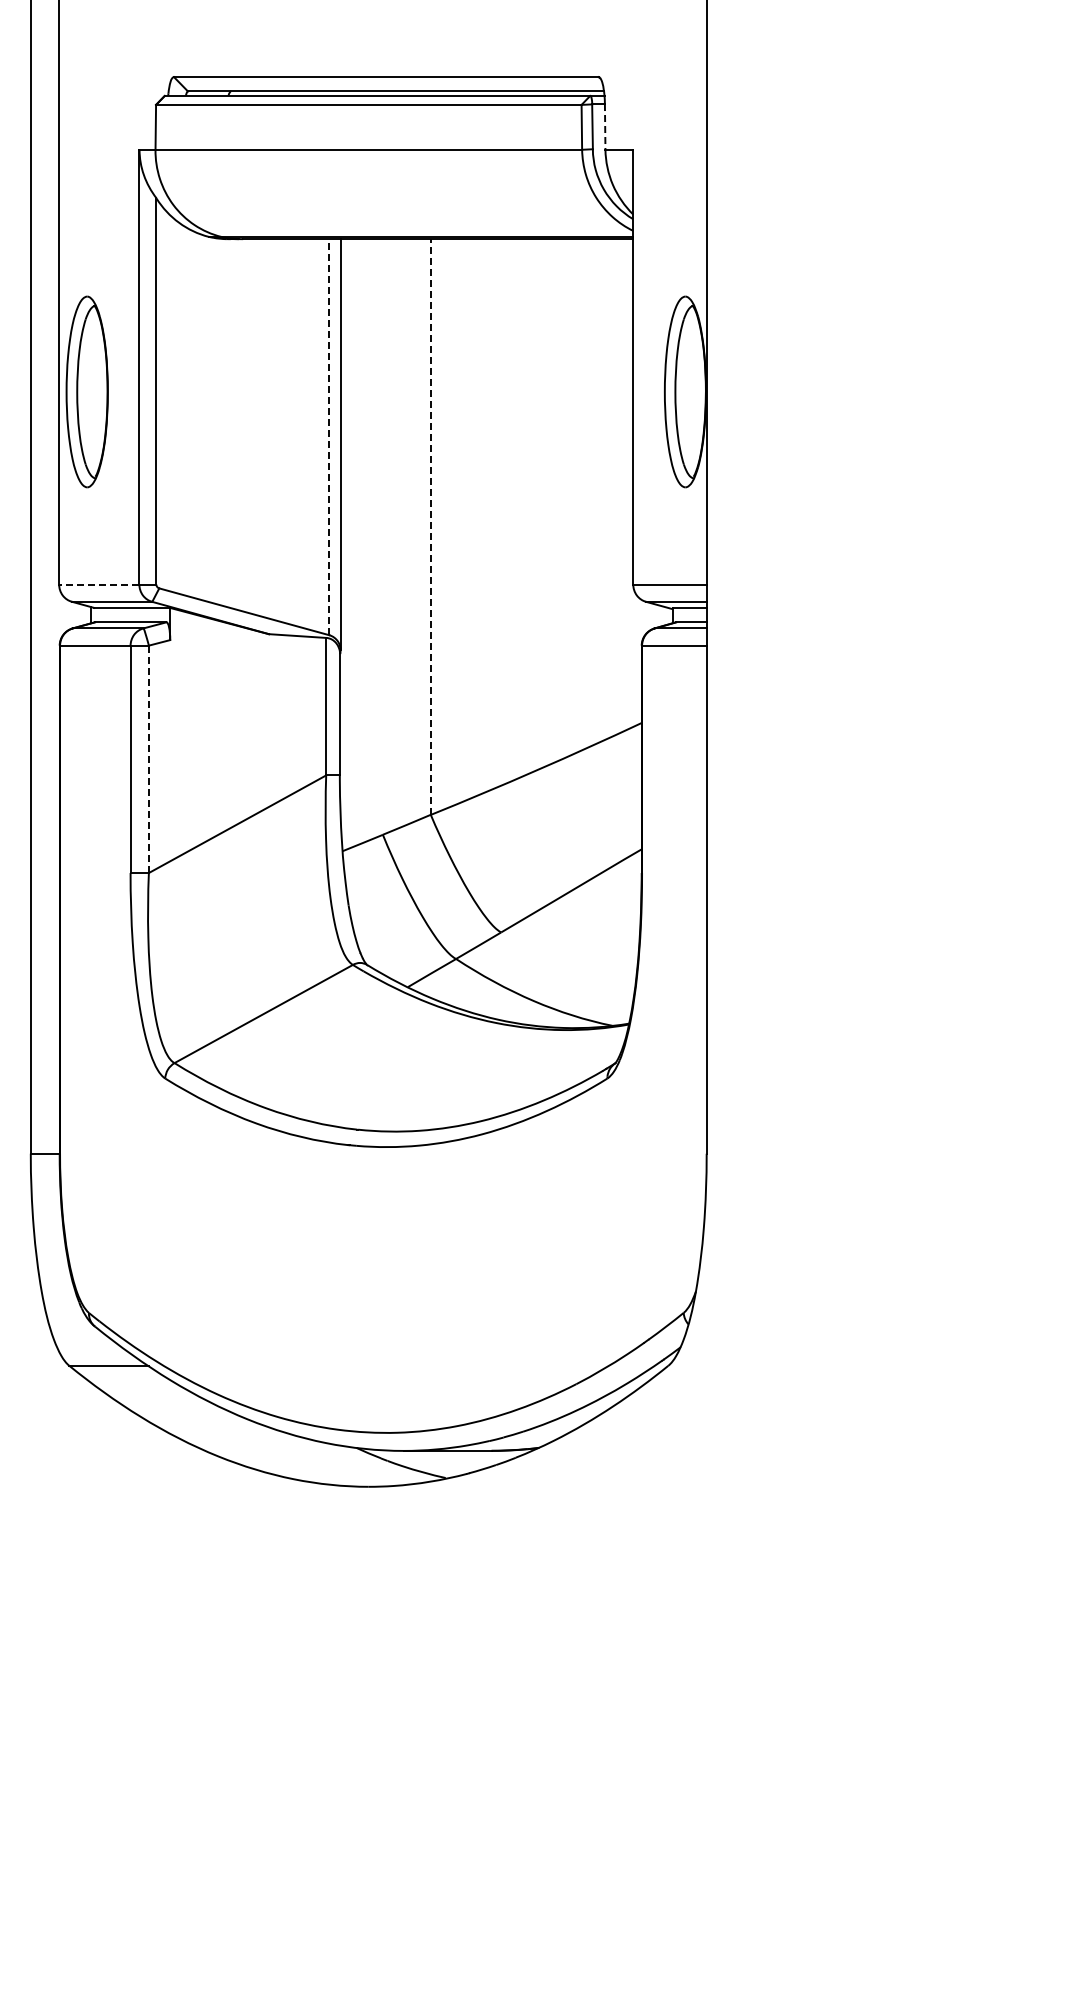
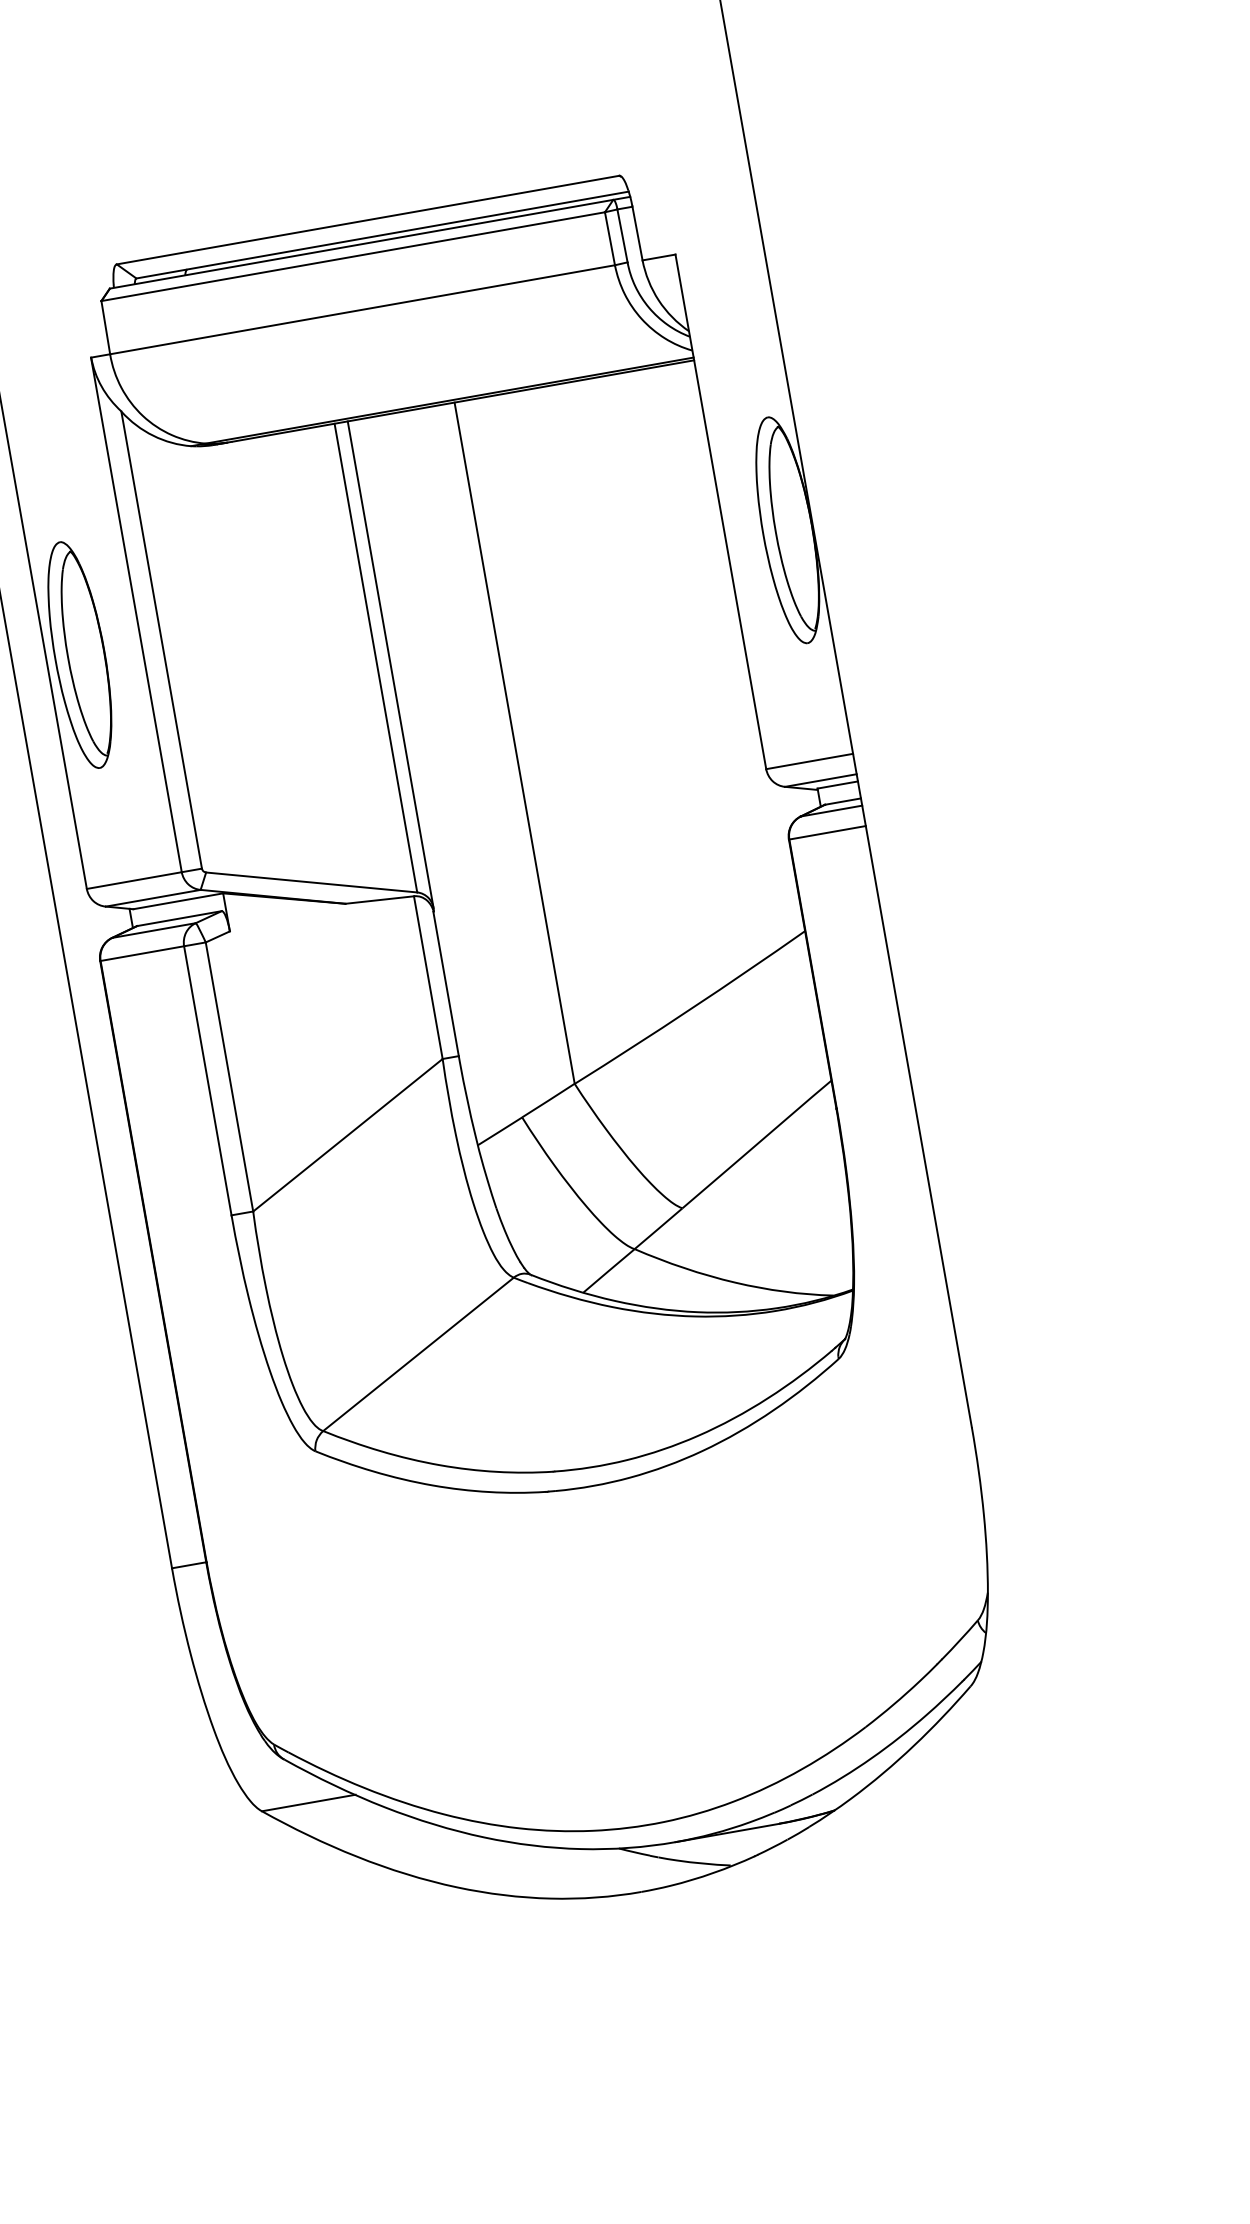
line: (605, 126) -> (637, 232), dashed -> solid
line: (329, 436) -> (375, 657), dashed -> solid
line: (430, 527) -> (514, 743), dashed -> solid
line: (98, 584) -> (133, 880), dashed -> solid
line: (148, 759) -> (229, 1077), dashed -> solid

